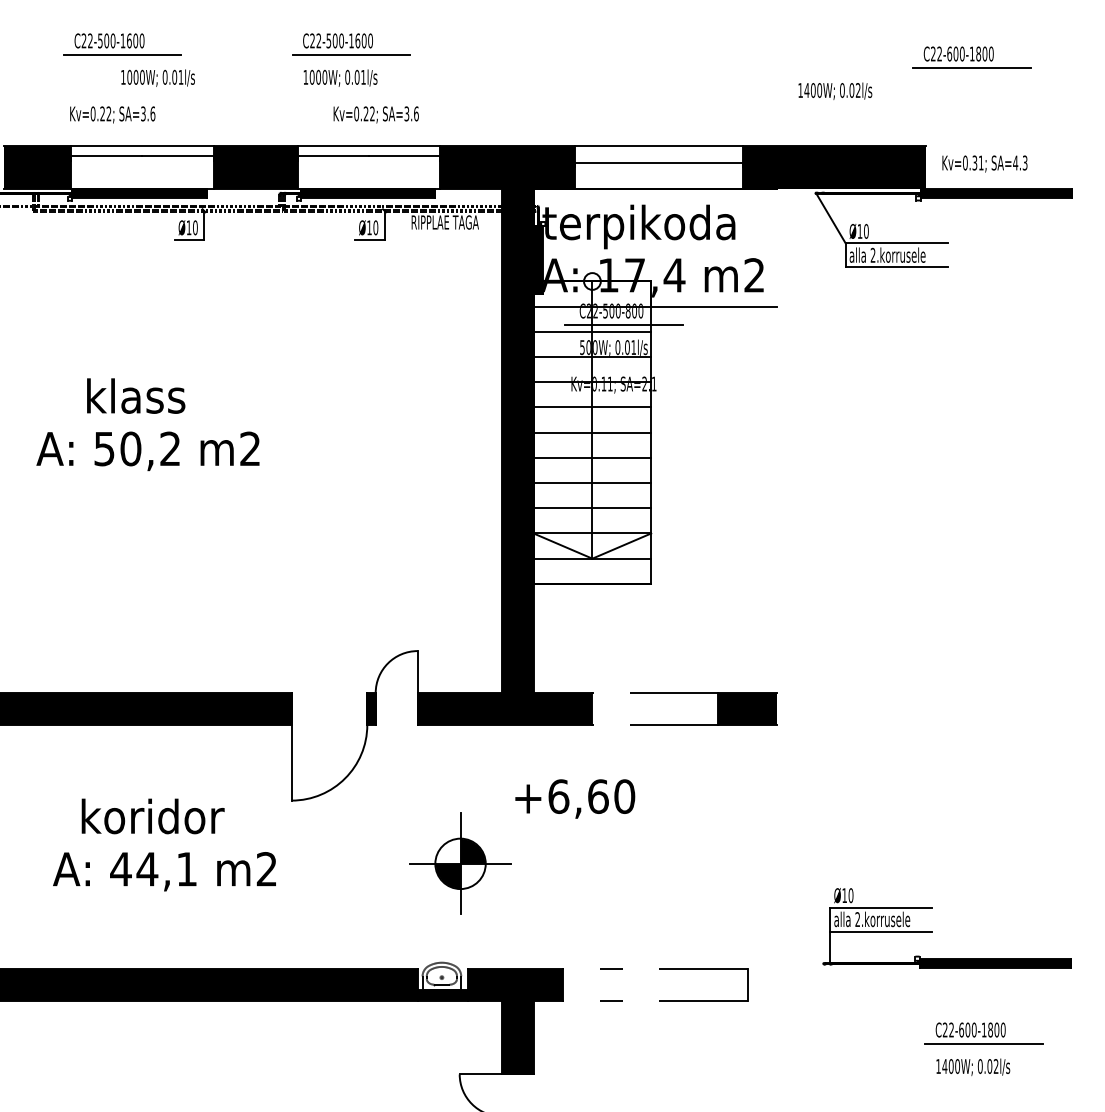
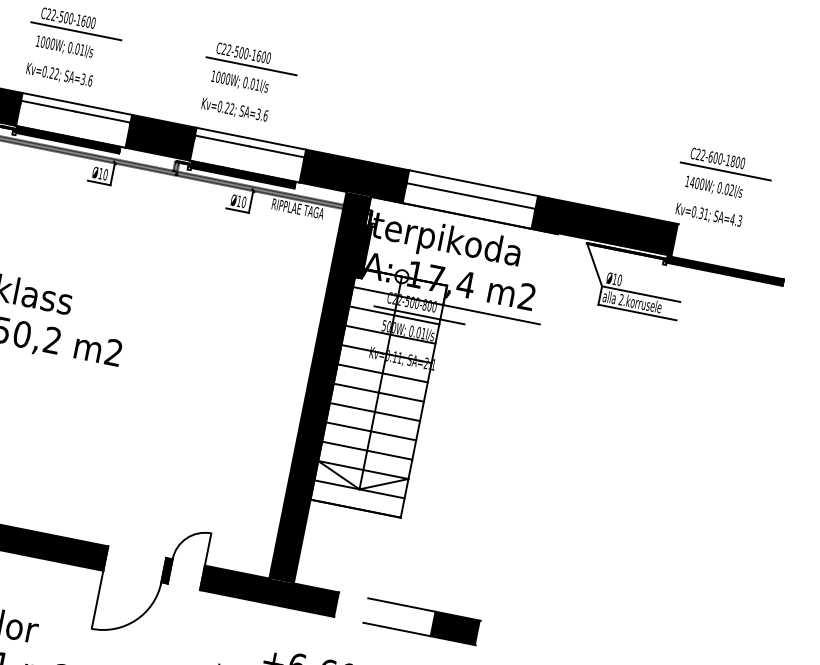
text: (157, 77) -> (64, 46), moved
text: (835, 90) -> (714, 186), moved
text: (375, 114) -> (234, 110), moved
text: (984, 163) -> (708, 215), moved

